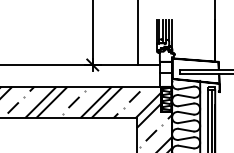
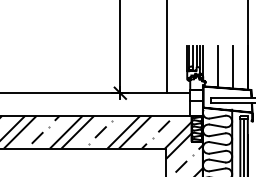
line: (187, 39) -> (218, 66), added
line: (201, 40) -> (233, 67), added

